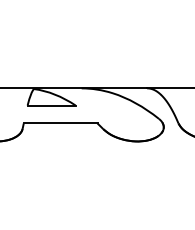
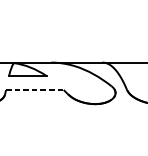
line: (60, 123) -> (34, 90), solid -> dashed

